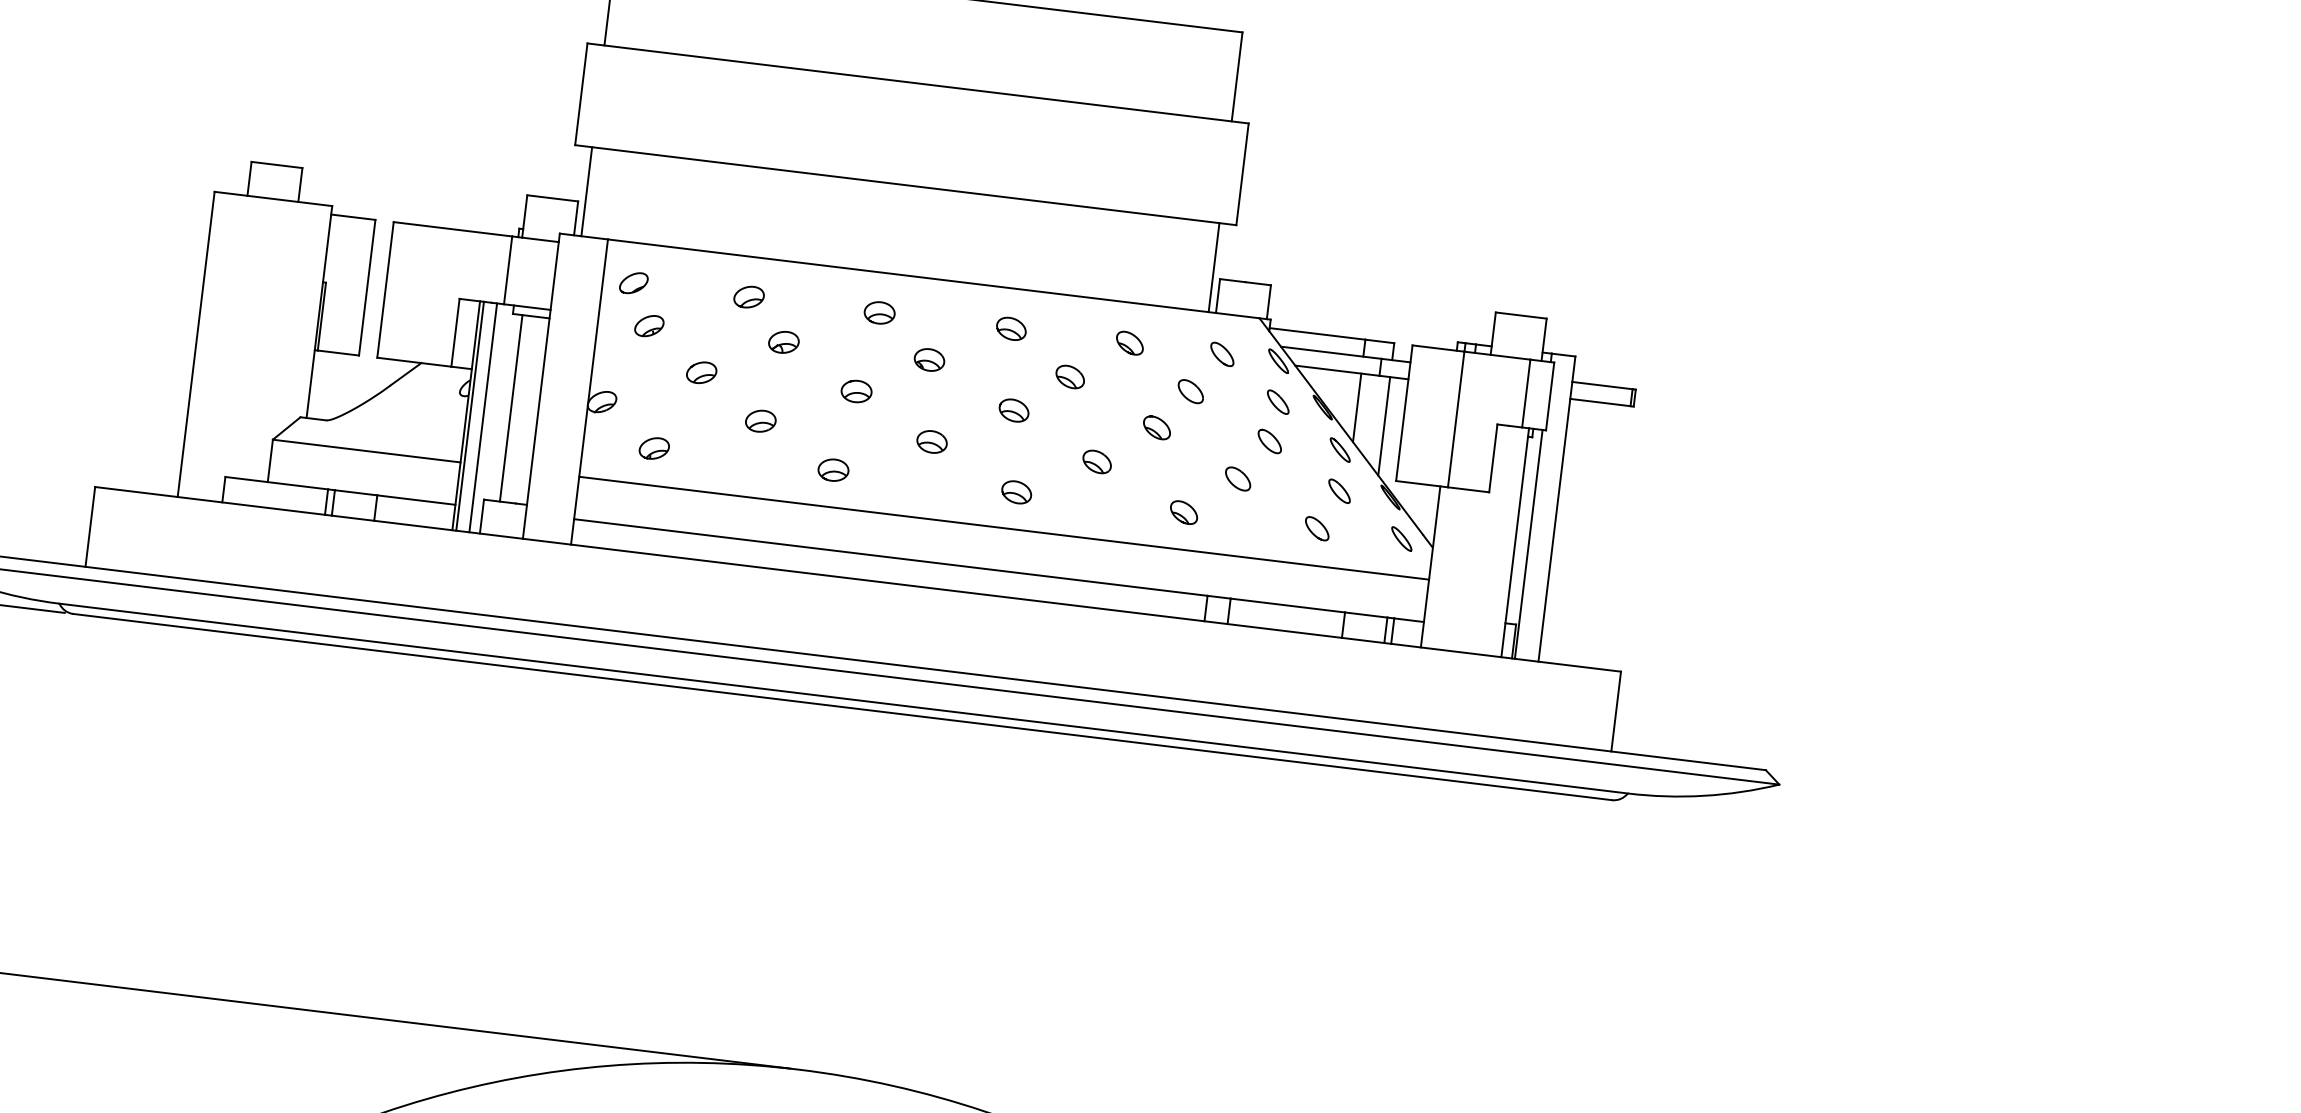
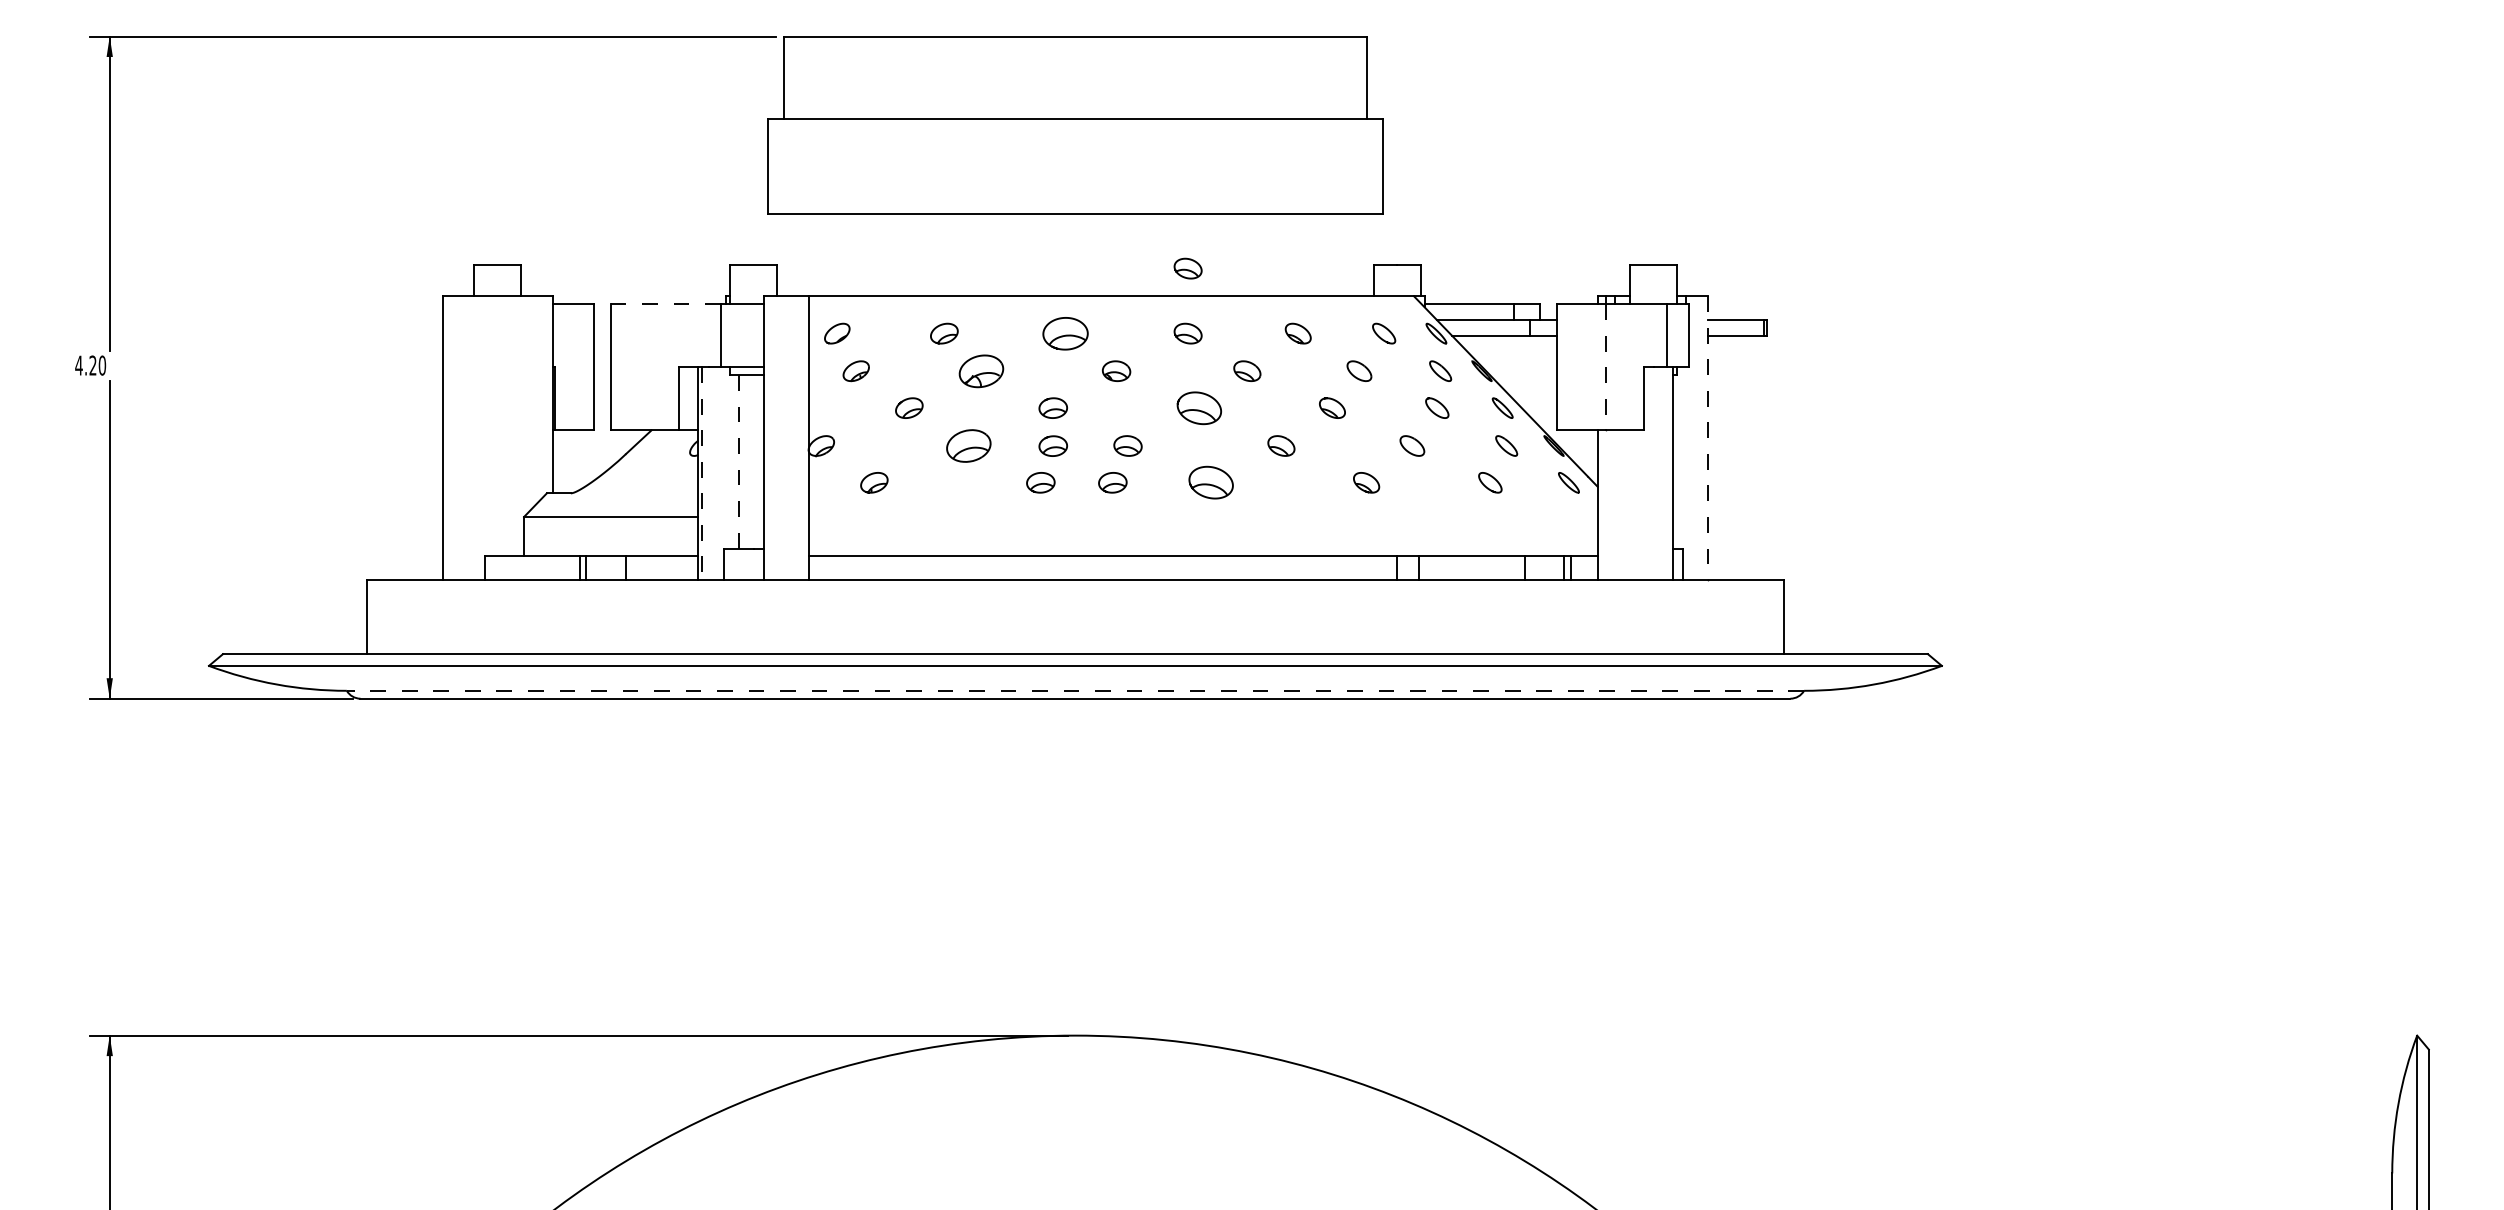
line: (587, 191) -> (784, 254), removed
line: (453, 229) -> (666, 304), solid -> dashed
part: (1019, 258) -> (1187, 268), added
line: (1213, 266) -> (1366, 254), removed
part: (879, 312) -> (1065, 333), size x1.6
part: (783, 341) -> (980, 370), size x1.6
line: (510, 407) -> (738, 461), solid -> dashed
line: (1357, 407) -> (1513, 367), removed
part: (1014, 409) -> (1199, 407), size x1.6
line: (470, 417) -> (702, 474), solid -> dashed
line: (483, 417) -> (714, 473), removed
line: (1456, 419) -> (1605, 367), solid -> dashed
part: (760, 420) -> (968, 445), size x1.6
line: (1384, 426) -> (1540, 381), removed
part: (850, 431) -> (1052, 445), added
part: (910, 479) -> (1112, 482), added
part: (1016, 491) -> (1210, 482), size x1.6
line: (1556, 509) -> (1707, 438), solid -> dashed
line: (1004, 528) -> (1203, 517), removed
line: (1528, 544) -> (1685, 473), removed
line: (843, 698) -> (1075, 690), solid -> dashed

